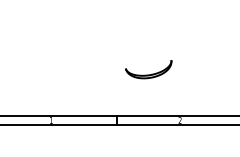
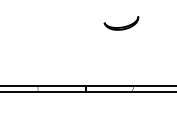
part: (148, 69) -> (121, 23), moved

